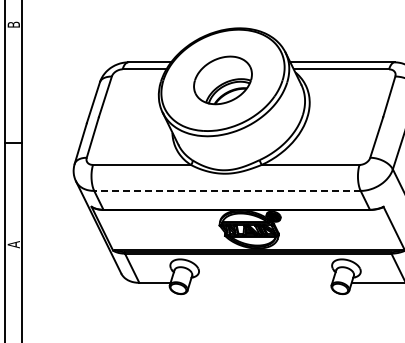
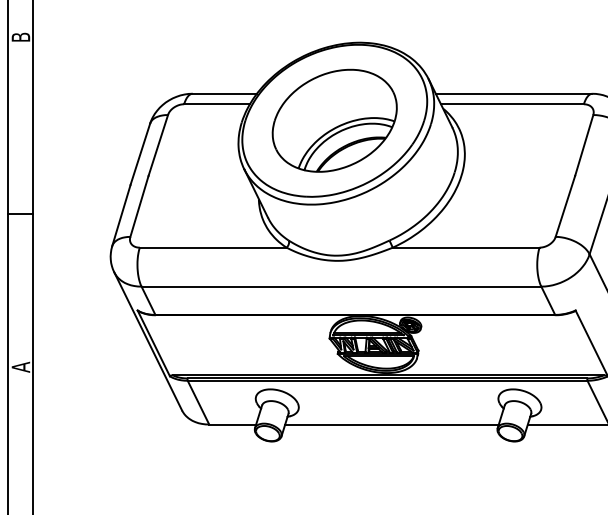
part: (222, 80) -> (334, 120), size x1.43
line: (226, 190) -> (340, 286), dashed -> solid
line: (260, 282) -> (391, 424), added

